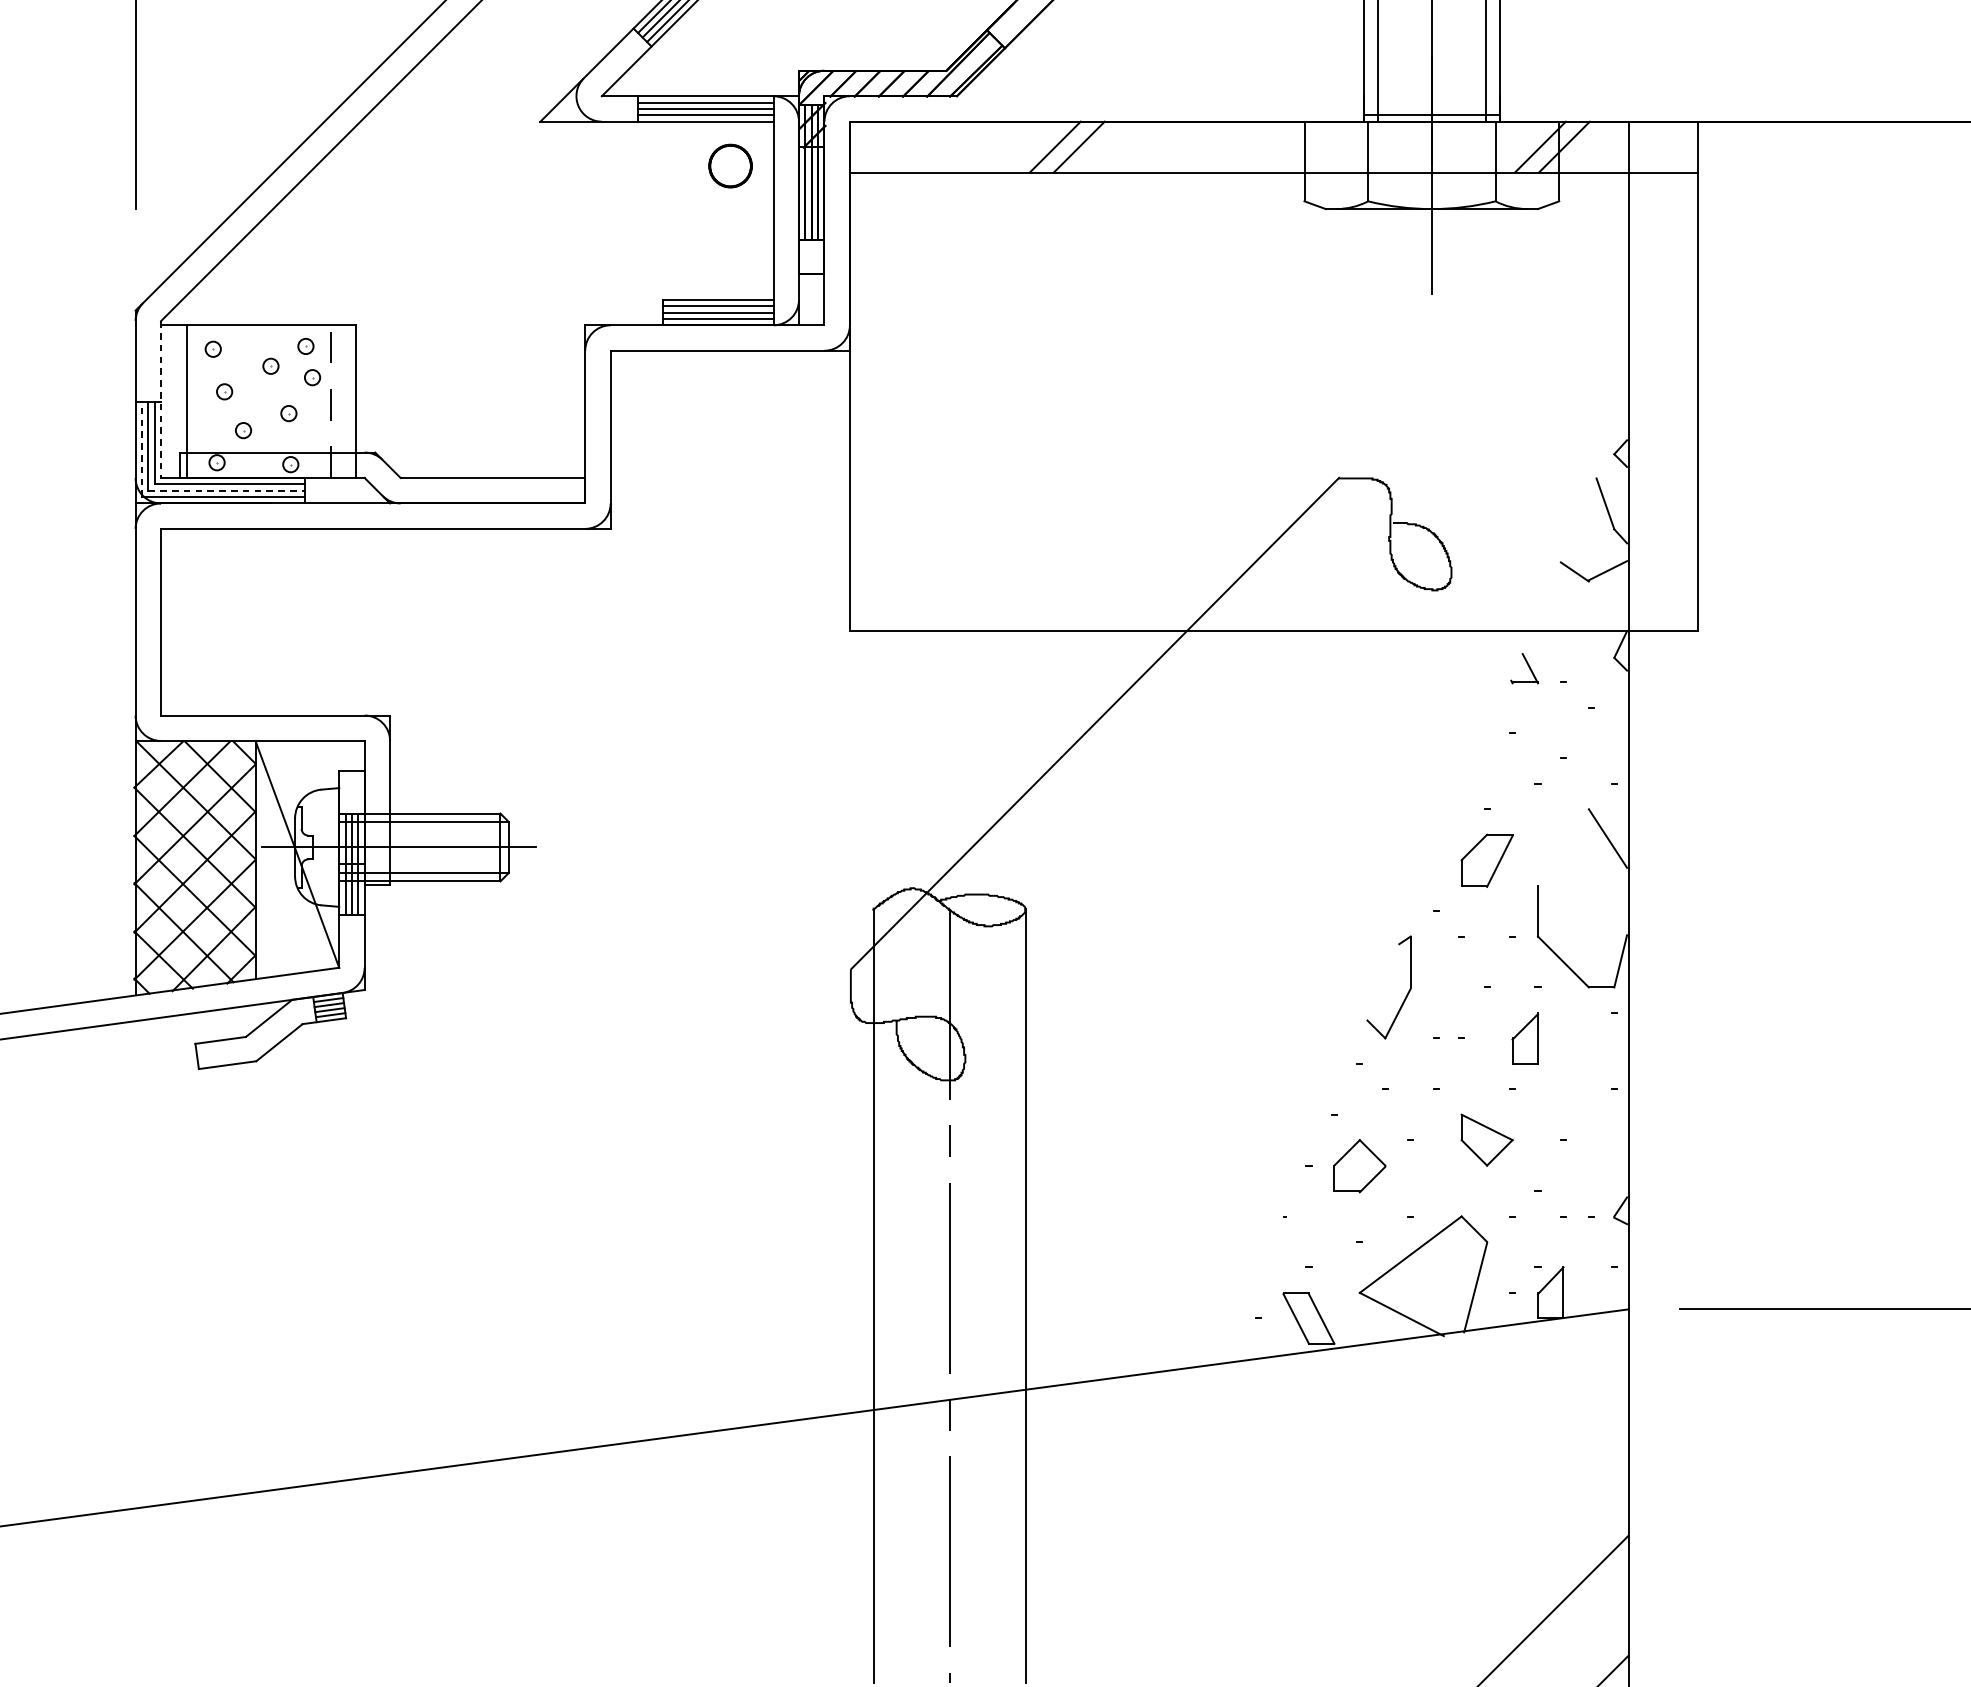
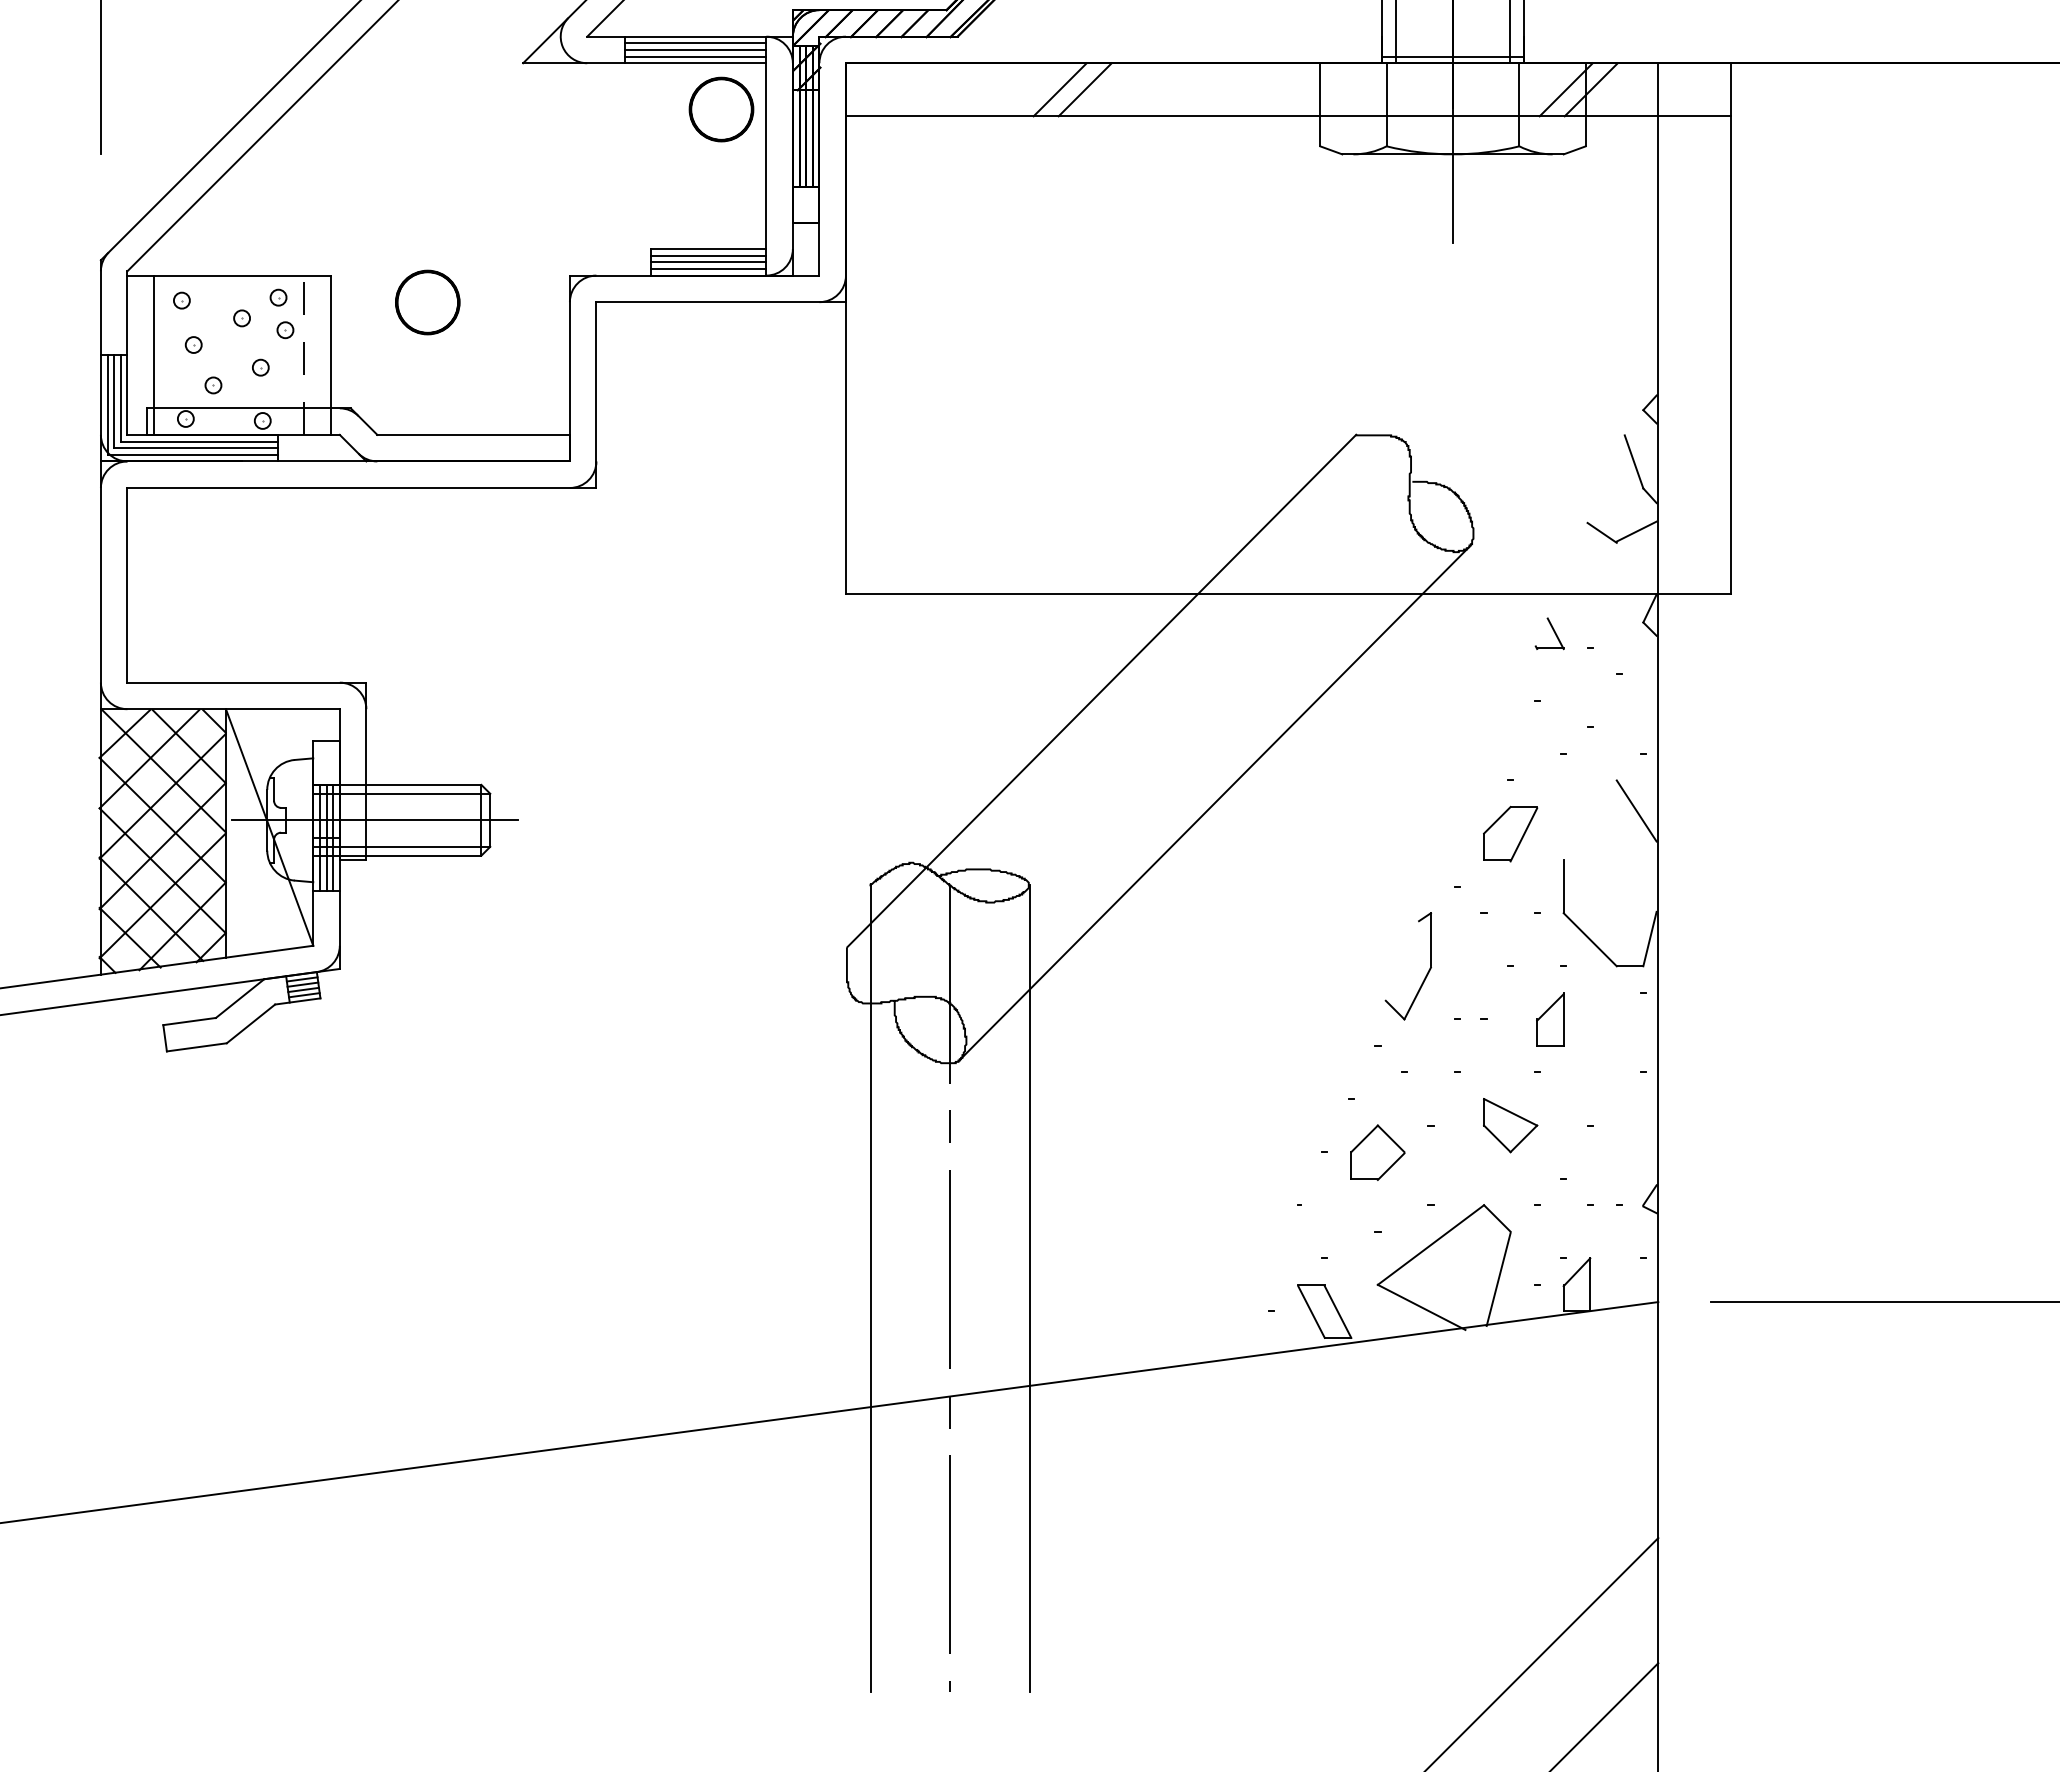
part: (730, 166) -> (721, 109), size x1.43
part: (448, 351) -> (427, 302), added
line: (161, 399) -> (127, 353), dashed -> solid
line: (141, 449) -> (107, 405), dashed -> solid
line: (227, 491) -> (196, 448), dashed -> solid
line: (1203, 831) -> (1214, 803), added

